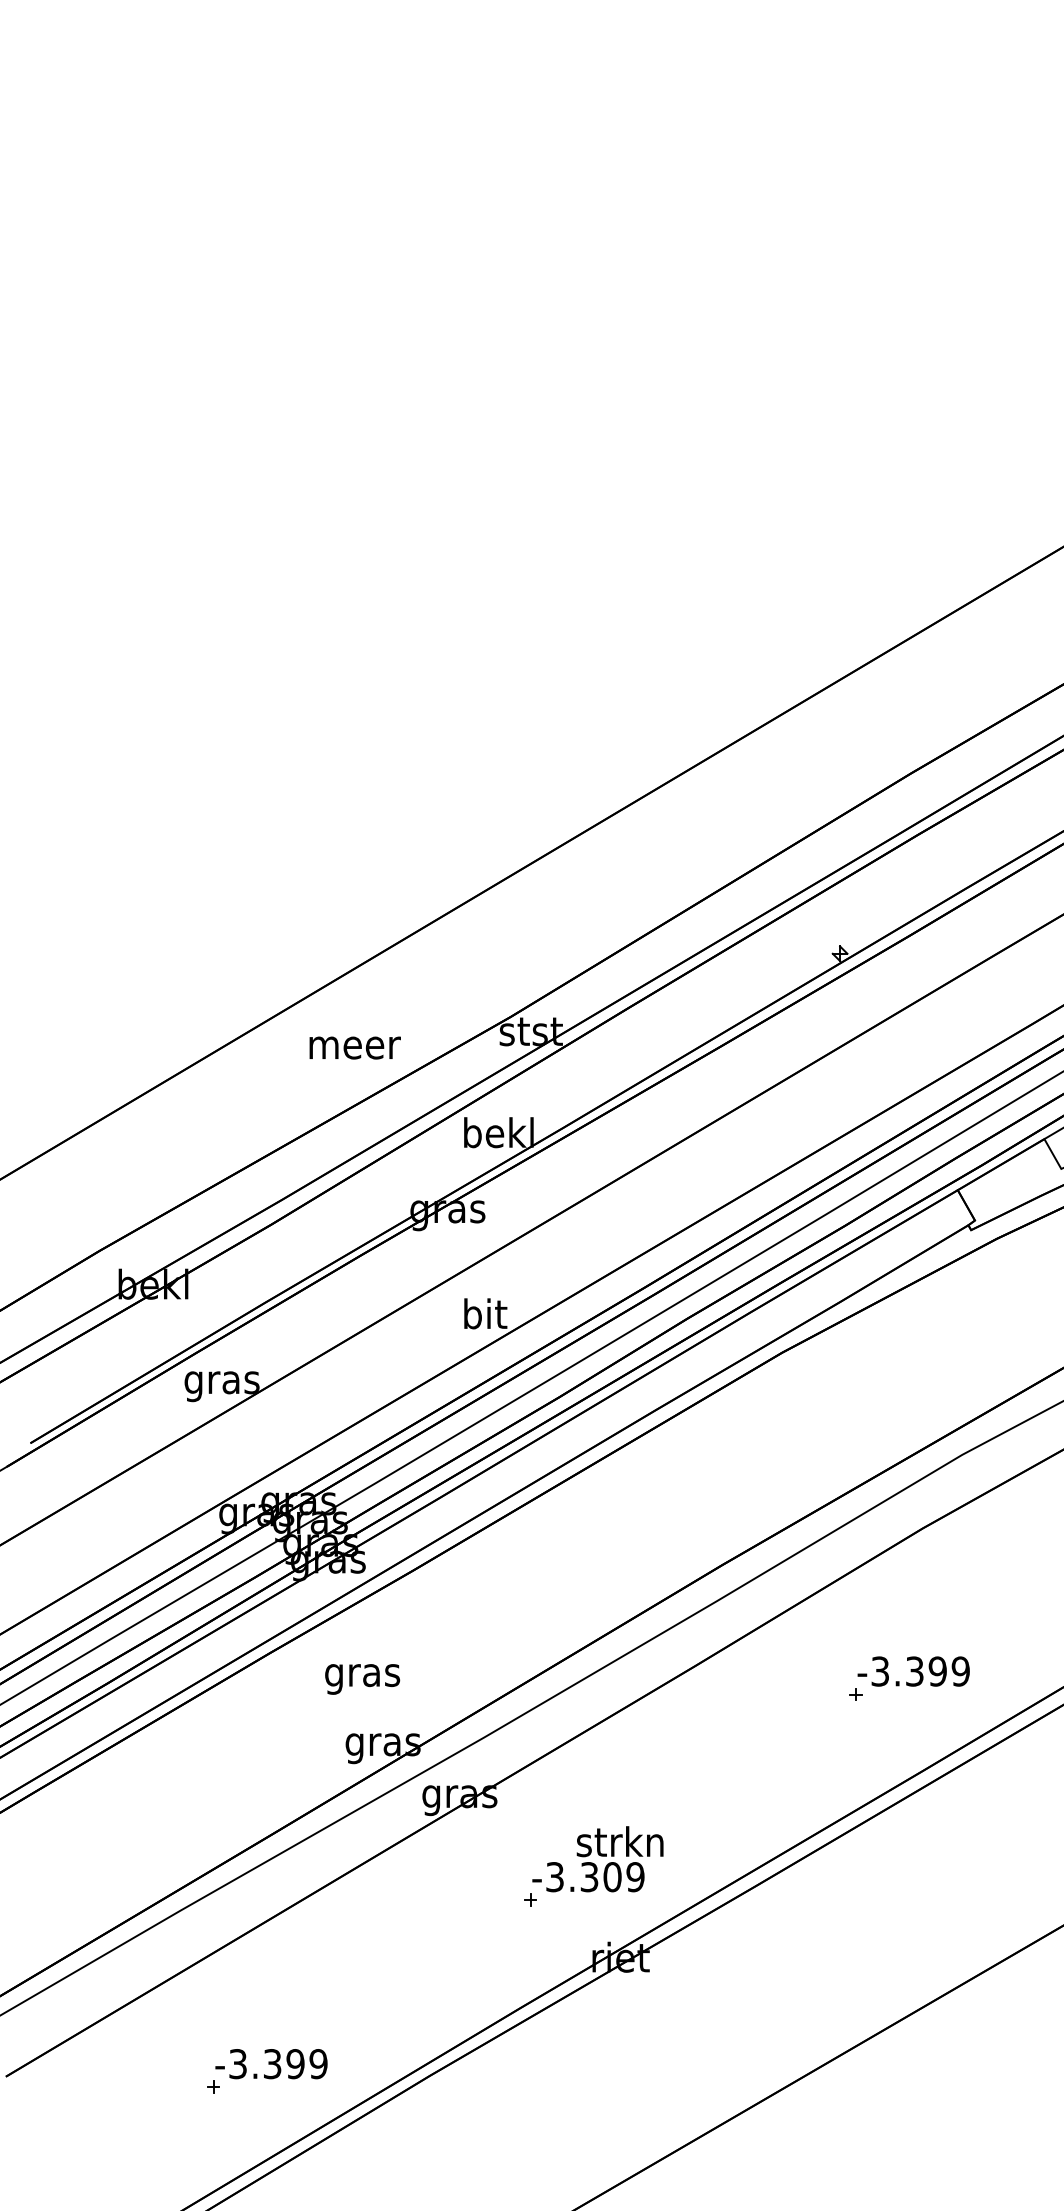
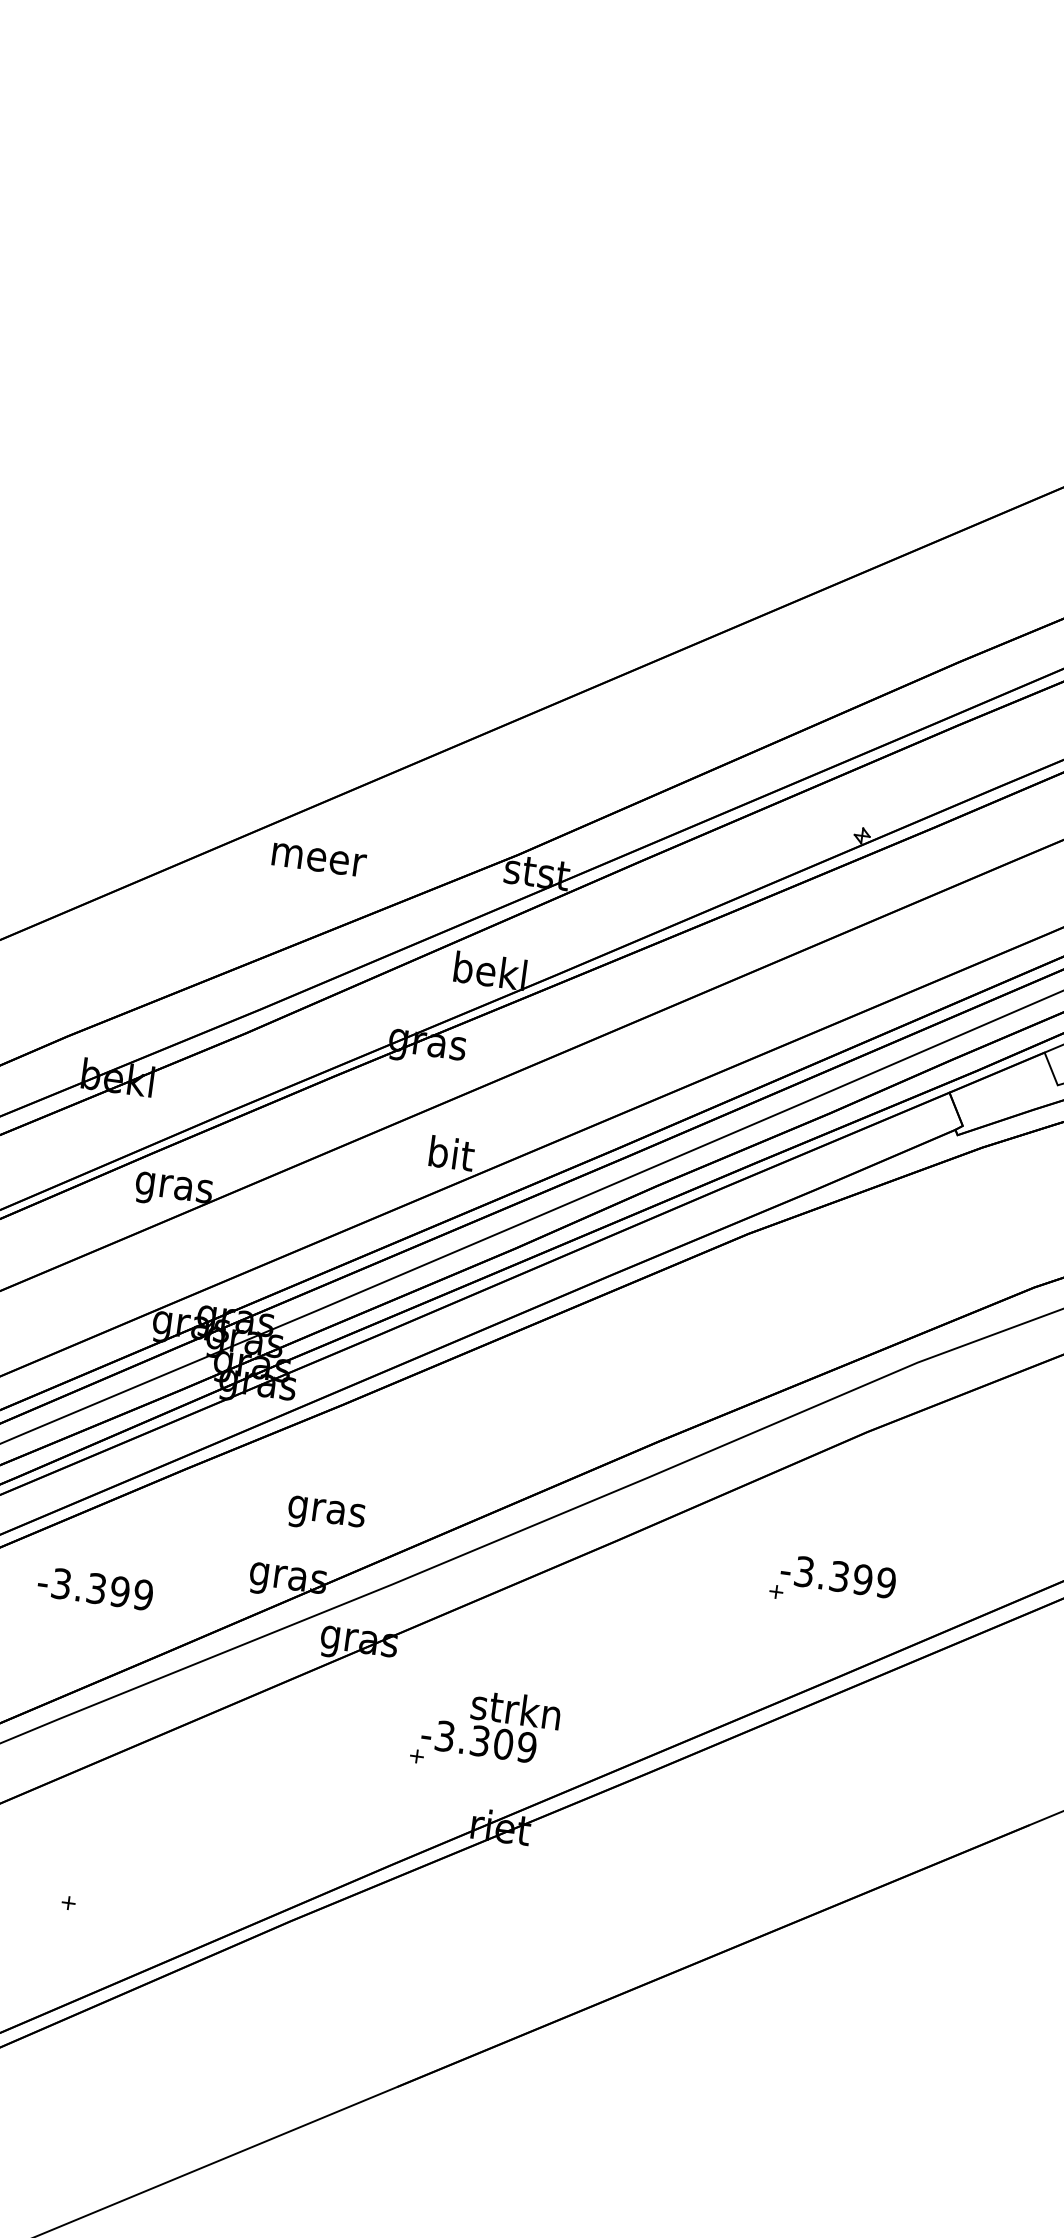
text: (354, 1047) -> (318, 859), moved
text: (362, 1679) -> (326, 1515), moved
text: (271, 2064) -> (95, 1588), moved

